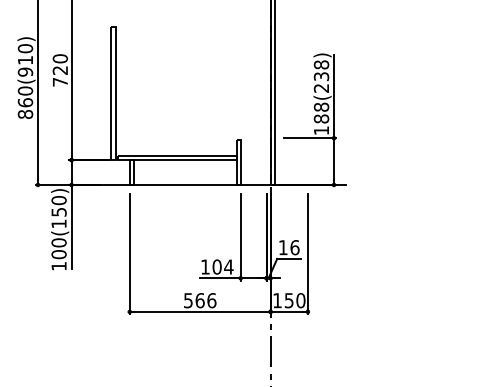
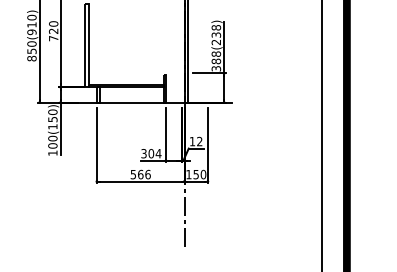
text: (24, 102) -> (31, 51), 860(910) -> 850(910)
text: (321, 130) -> (216, 68), 188(238) -> 388(238)
text: (294, 247) -> (199, 141), 16 -> 12
text: (204, 266) -> (143, 153), 104 -> 304

